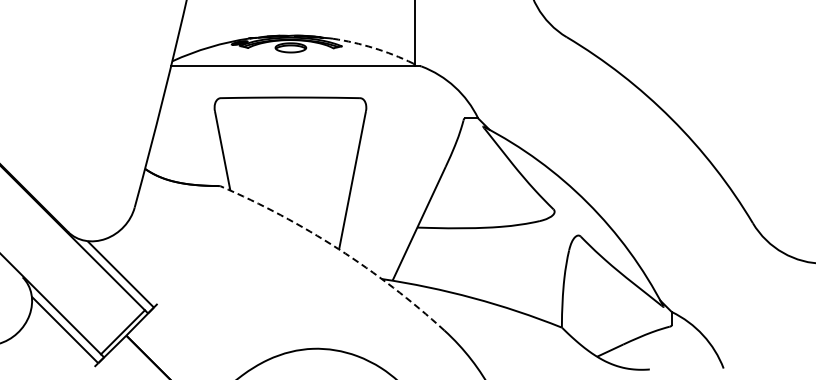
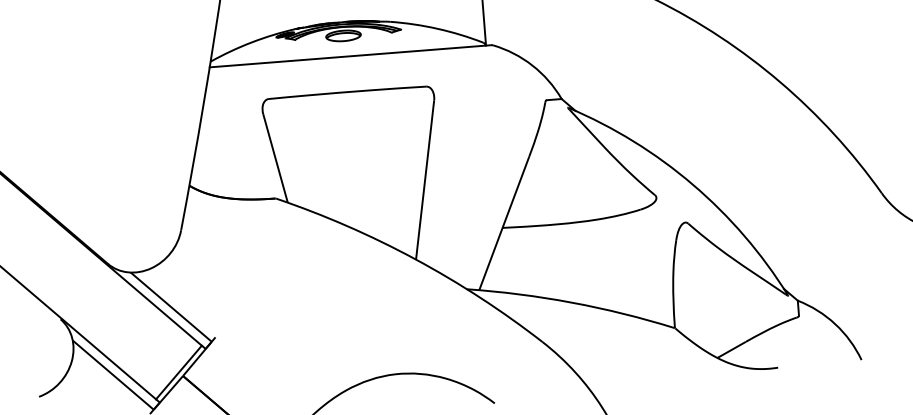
arc: (373, 48) -> (437, 29), dashed -> solid
arc: (338, 249) -> (415, 259), dashed -> solid

